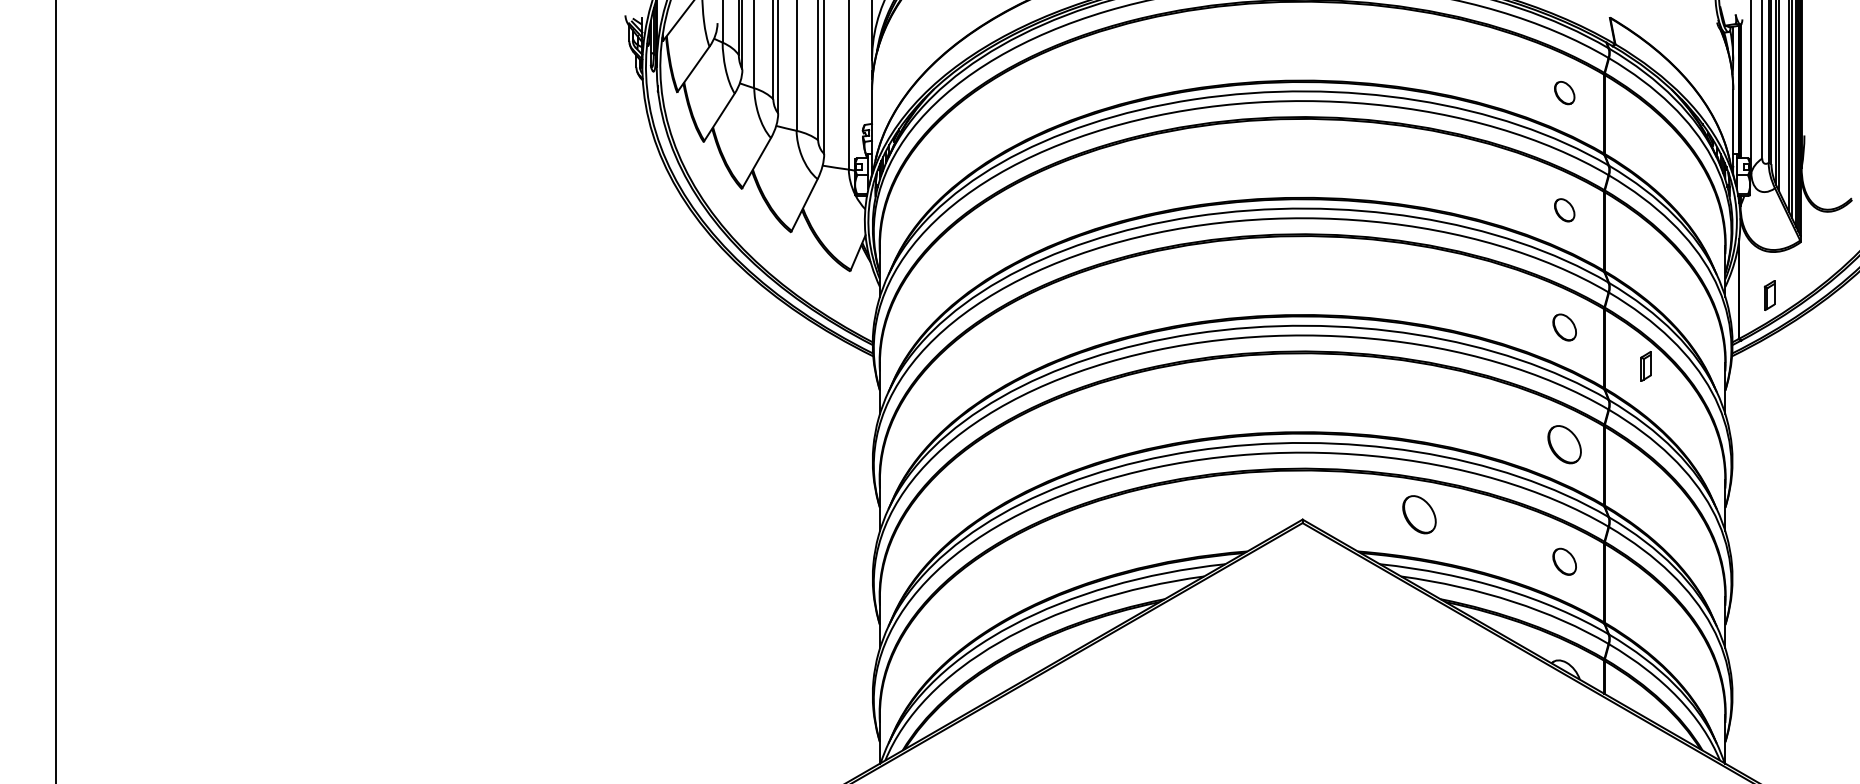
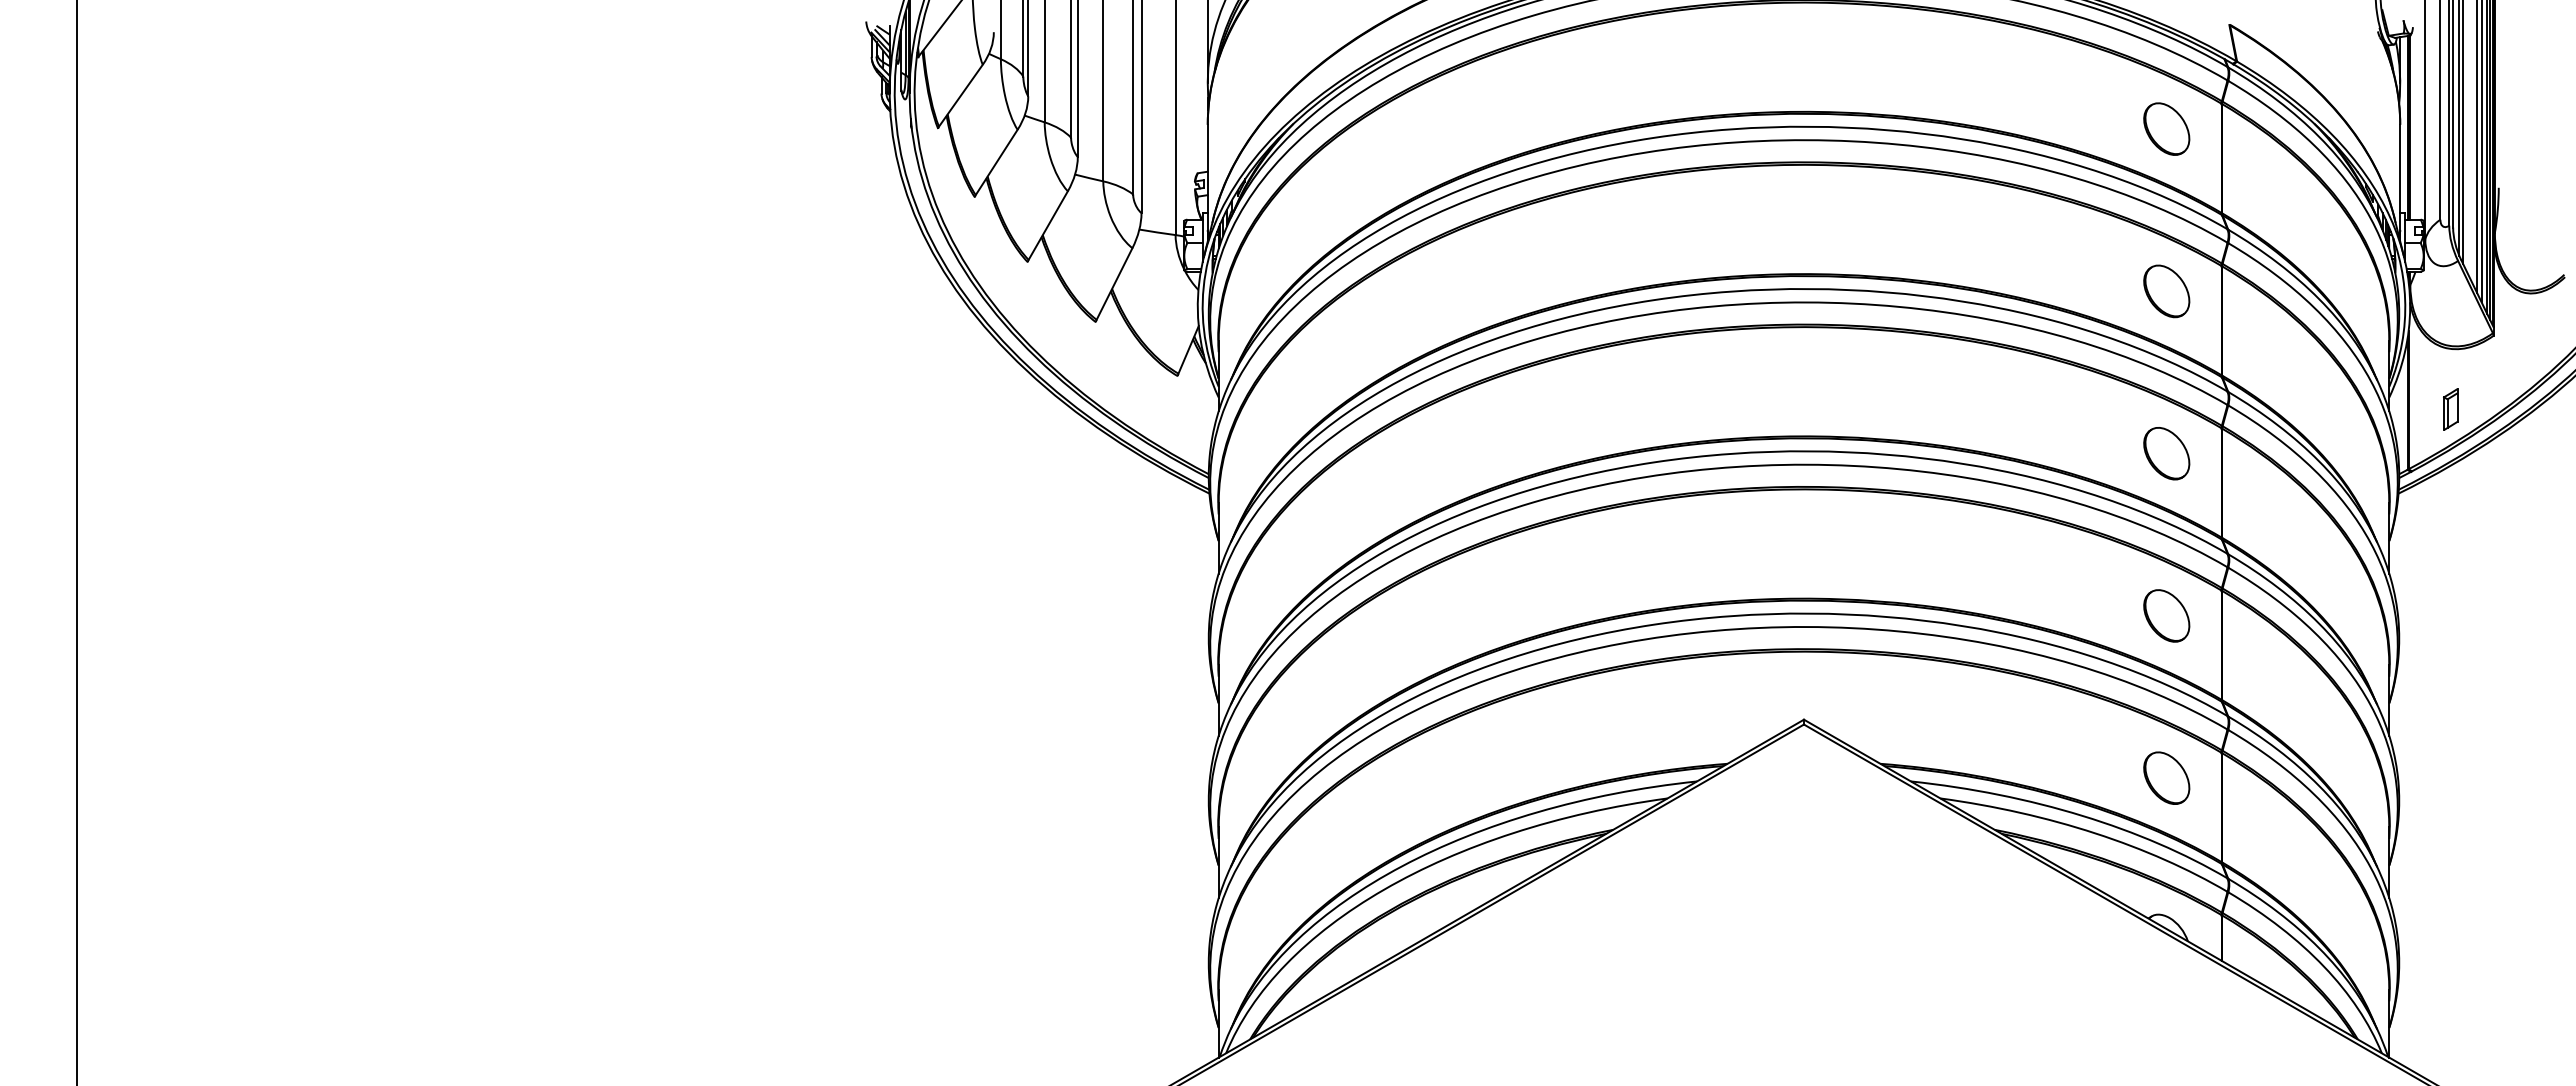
part: (1564, 92) -> (2166, 128), size x1.67
part: (1564, 210) -> (2166, 291), size x1.67
part: (1564, 327) -> (2166, 453), size x1.43
part: (1646, 366) -> (2279, 507), removed
part: (1419, 514) -> (1965, 712), removed
part: (1564, 561) -> (2166, 777), size x1.43

